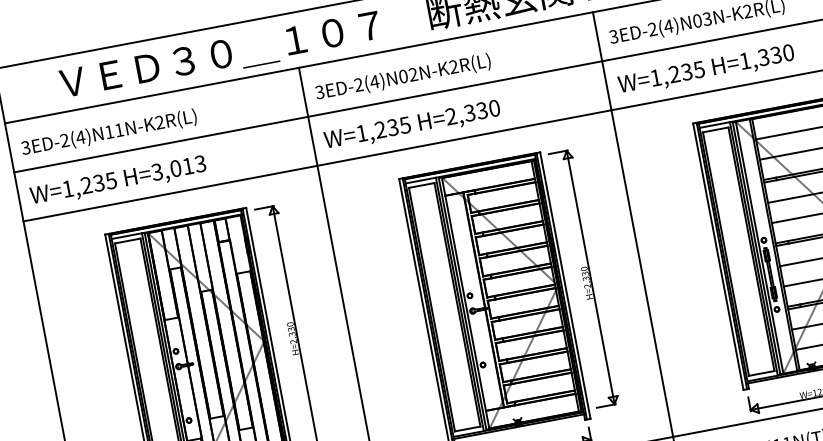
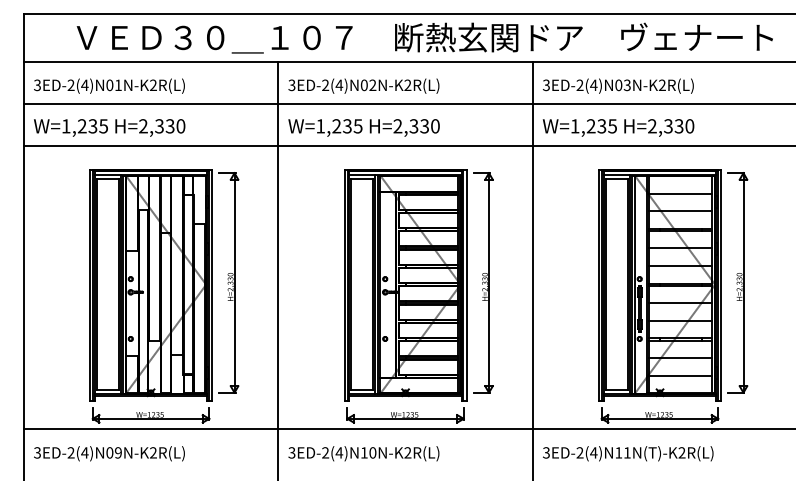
text: (745, 61) -> (652, 126), H=1,330 -> H=2,330
text: (109, 132) -> (109, 85), 3ED-2(4)N11N-K2R(L) -> 3ED-2(4)N01N-K2R(L)
text: (179, 168) -> (162, 126), H=3,013 -> H=2,330

